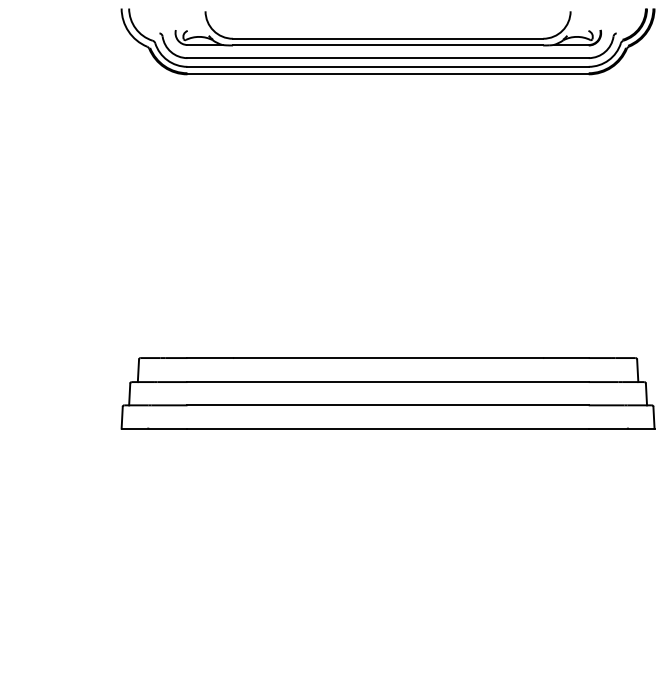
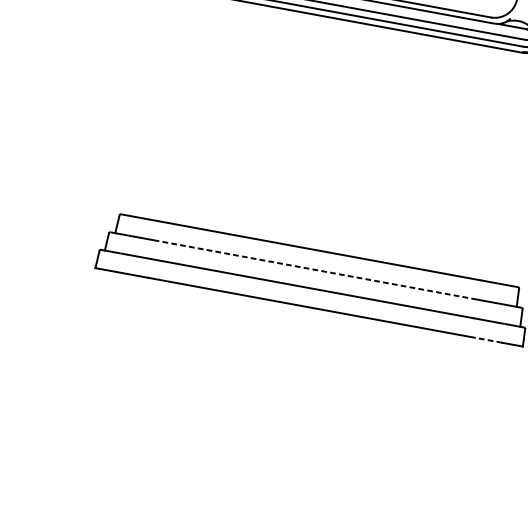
line: (388, 382) -> (316, 270), solid -> dashed
line: (608, 428) -> (485, 339), solid -> dashed

